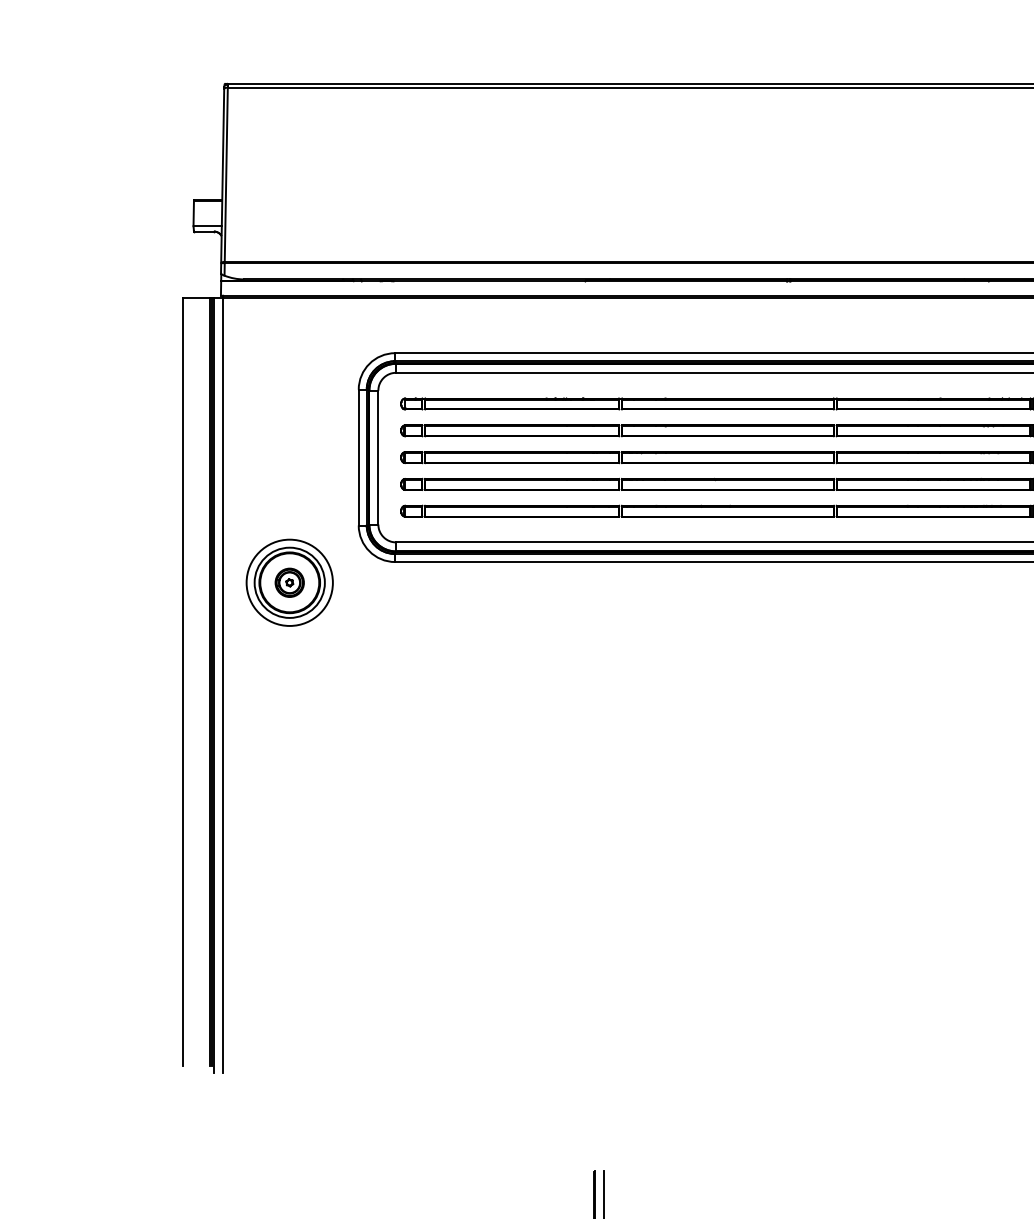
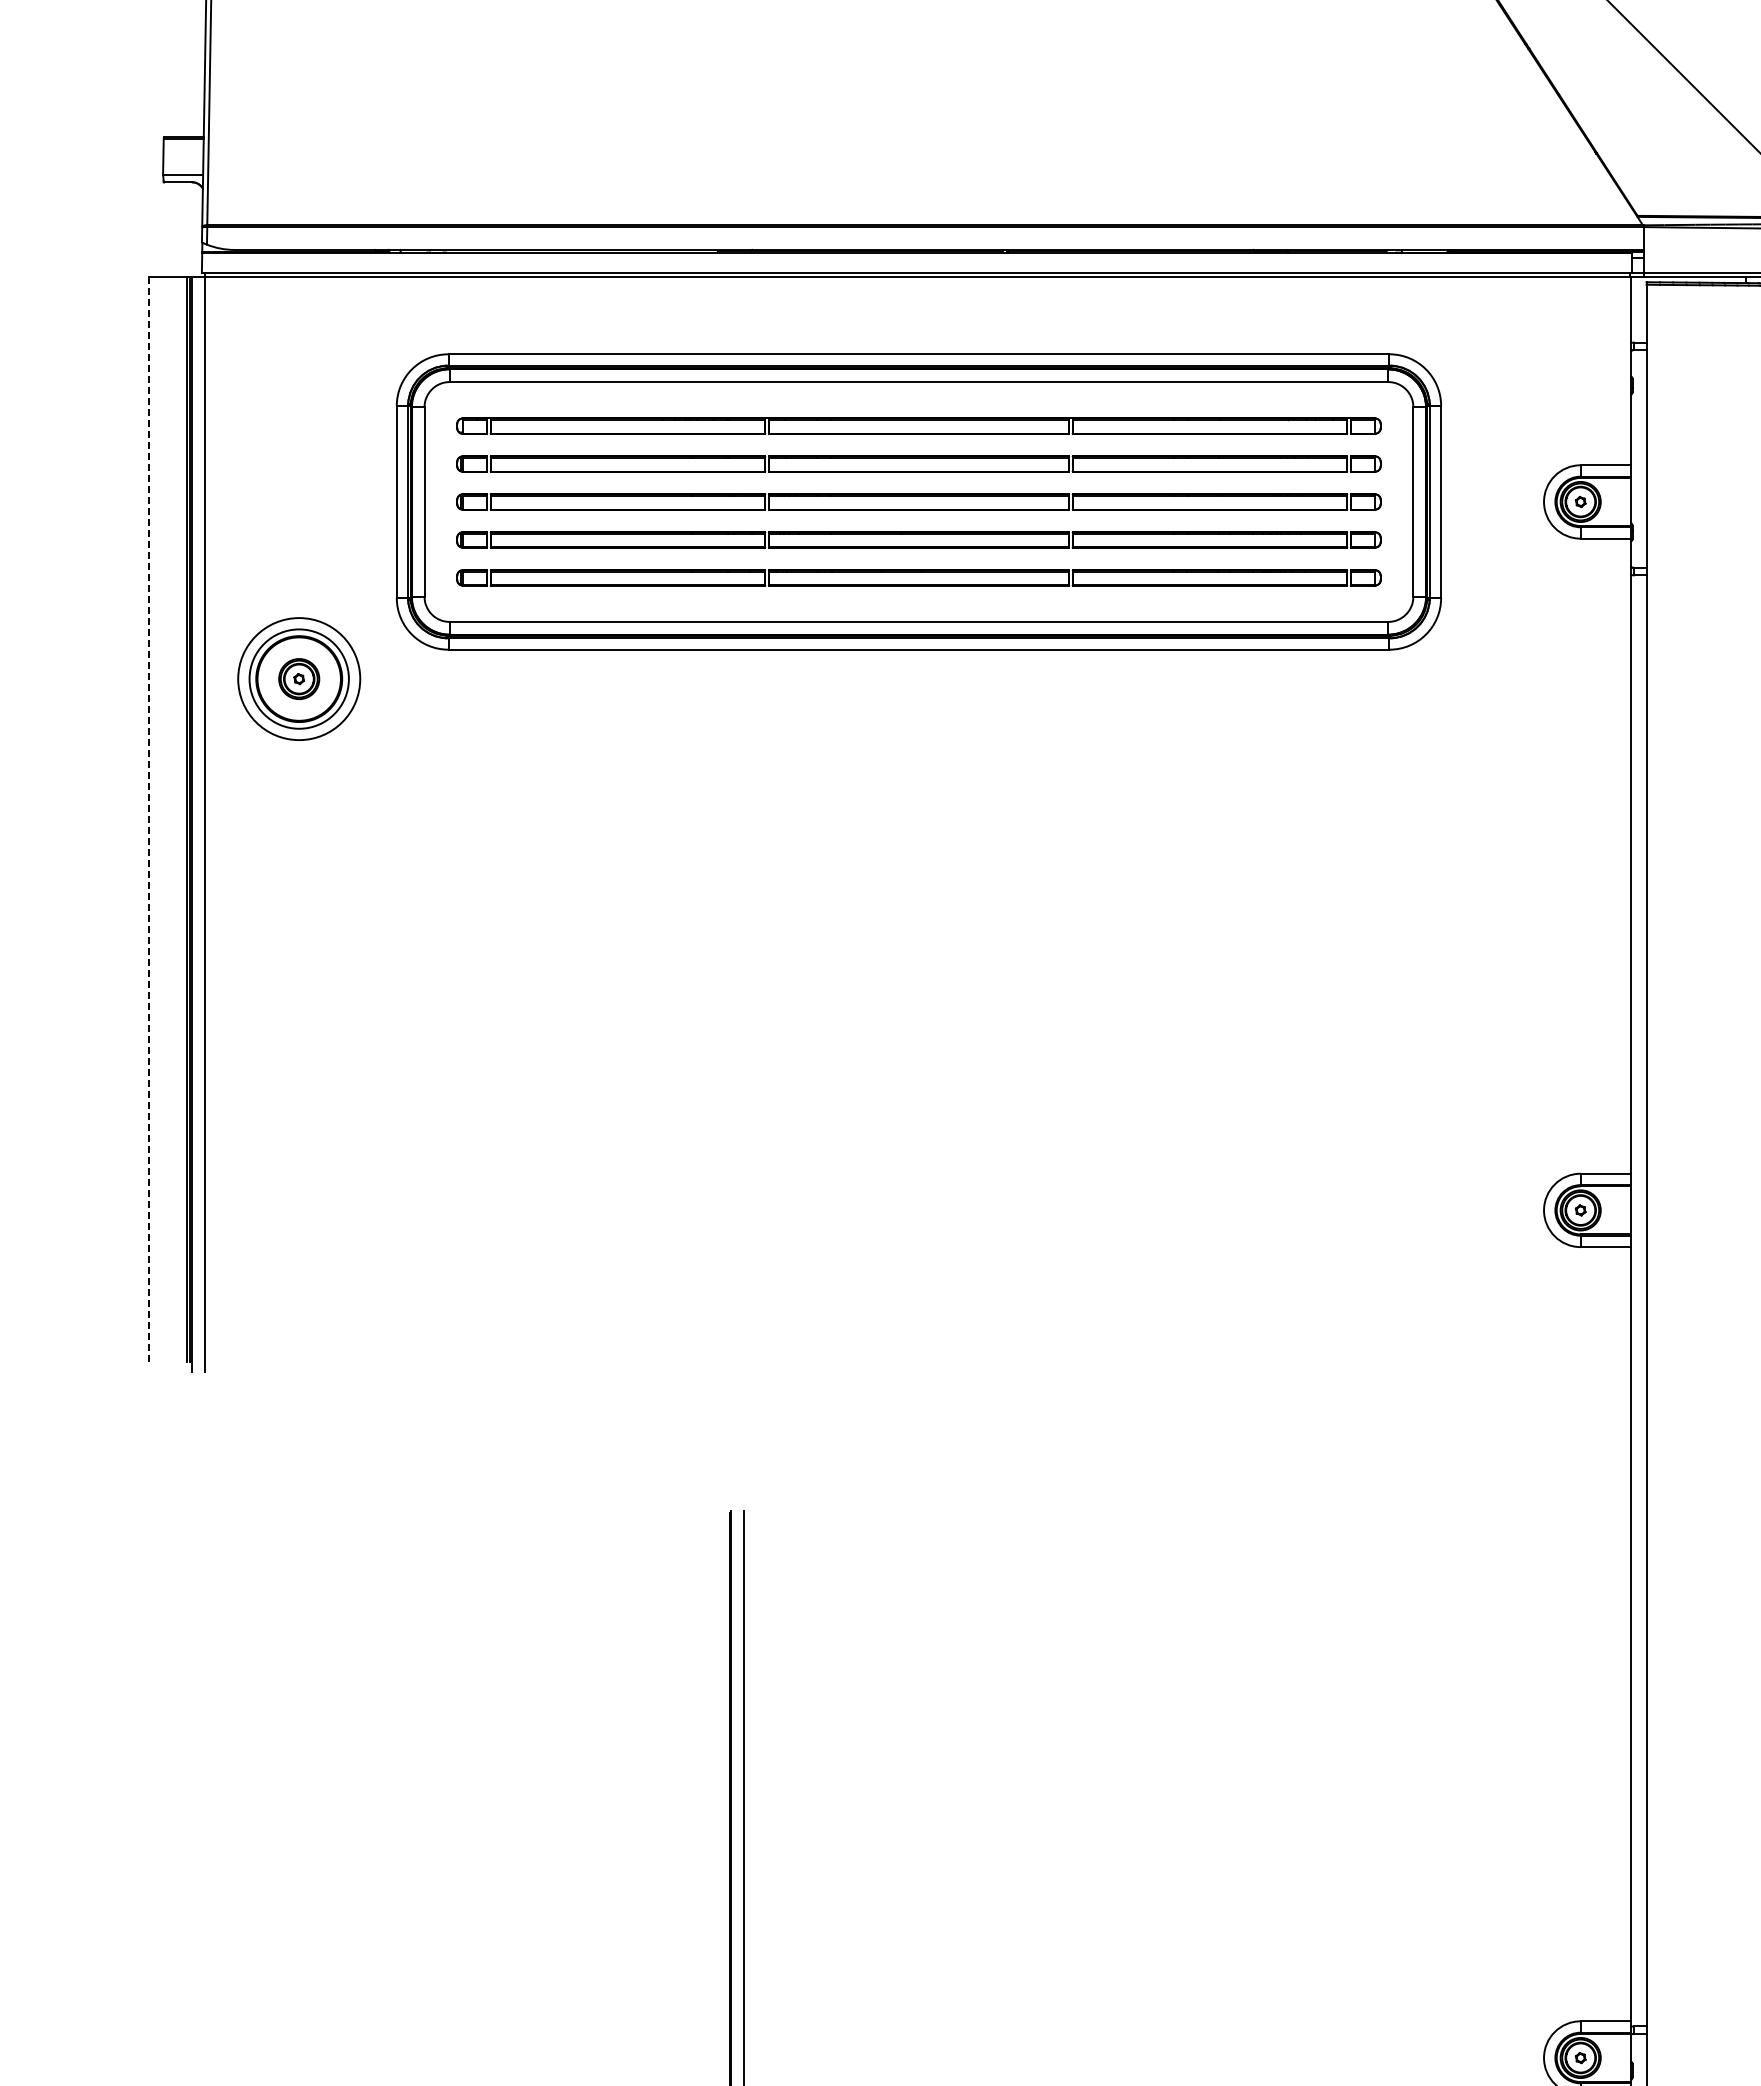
line: (183, 682) -> (148, 819), solid -> dashed

